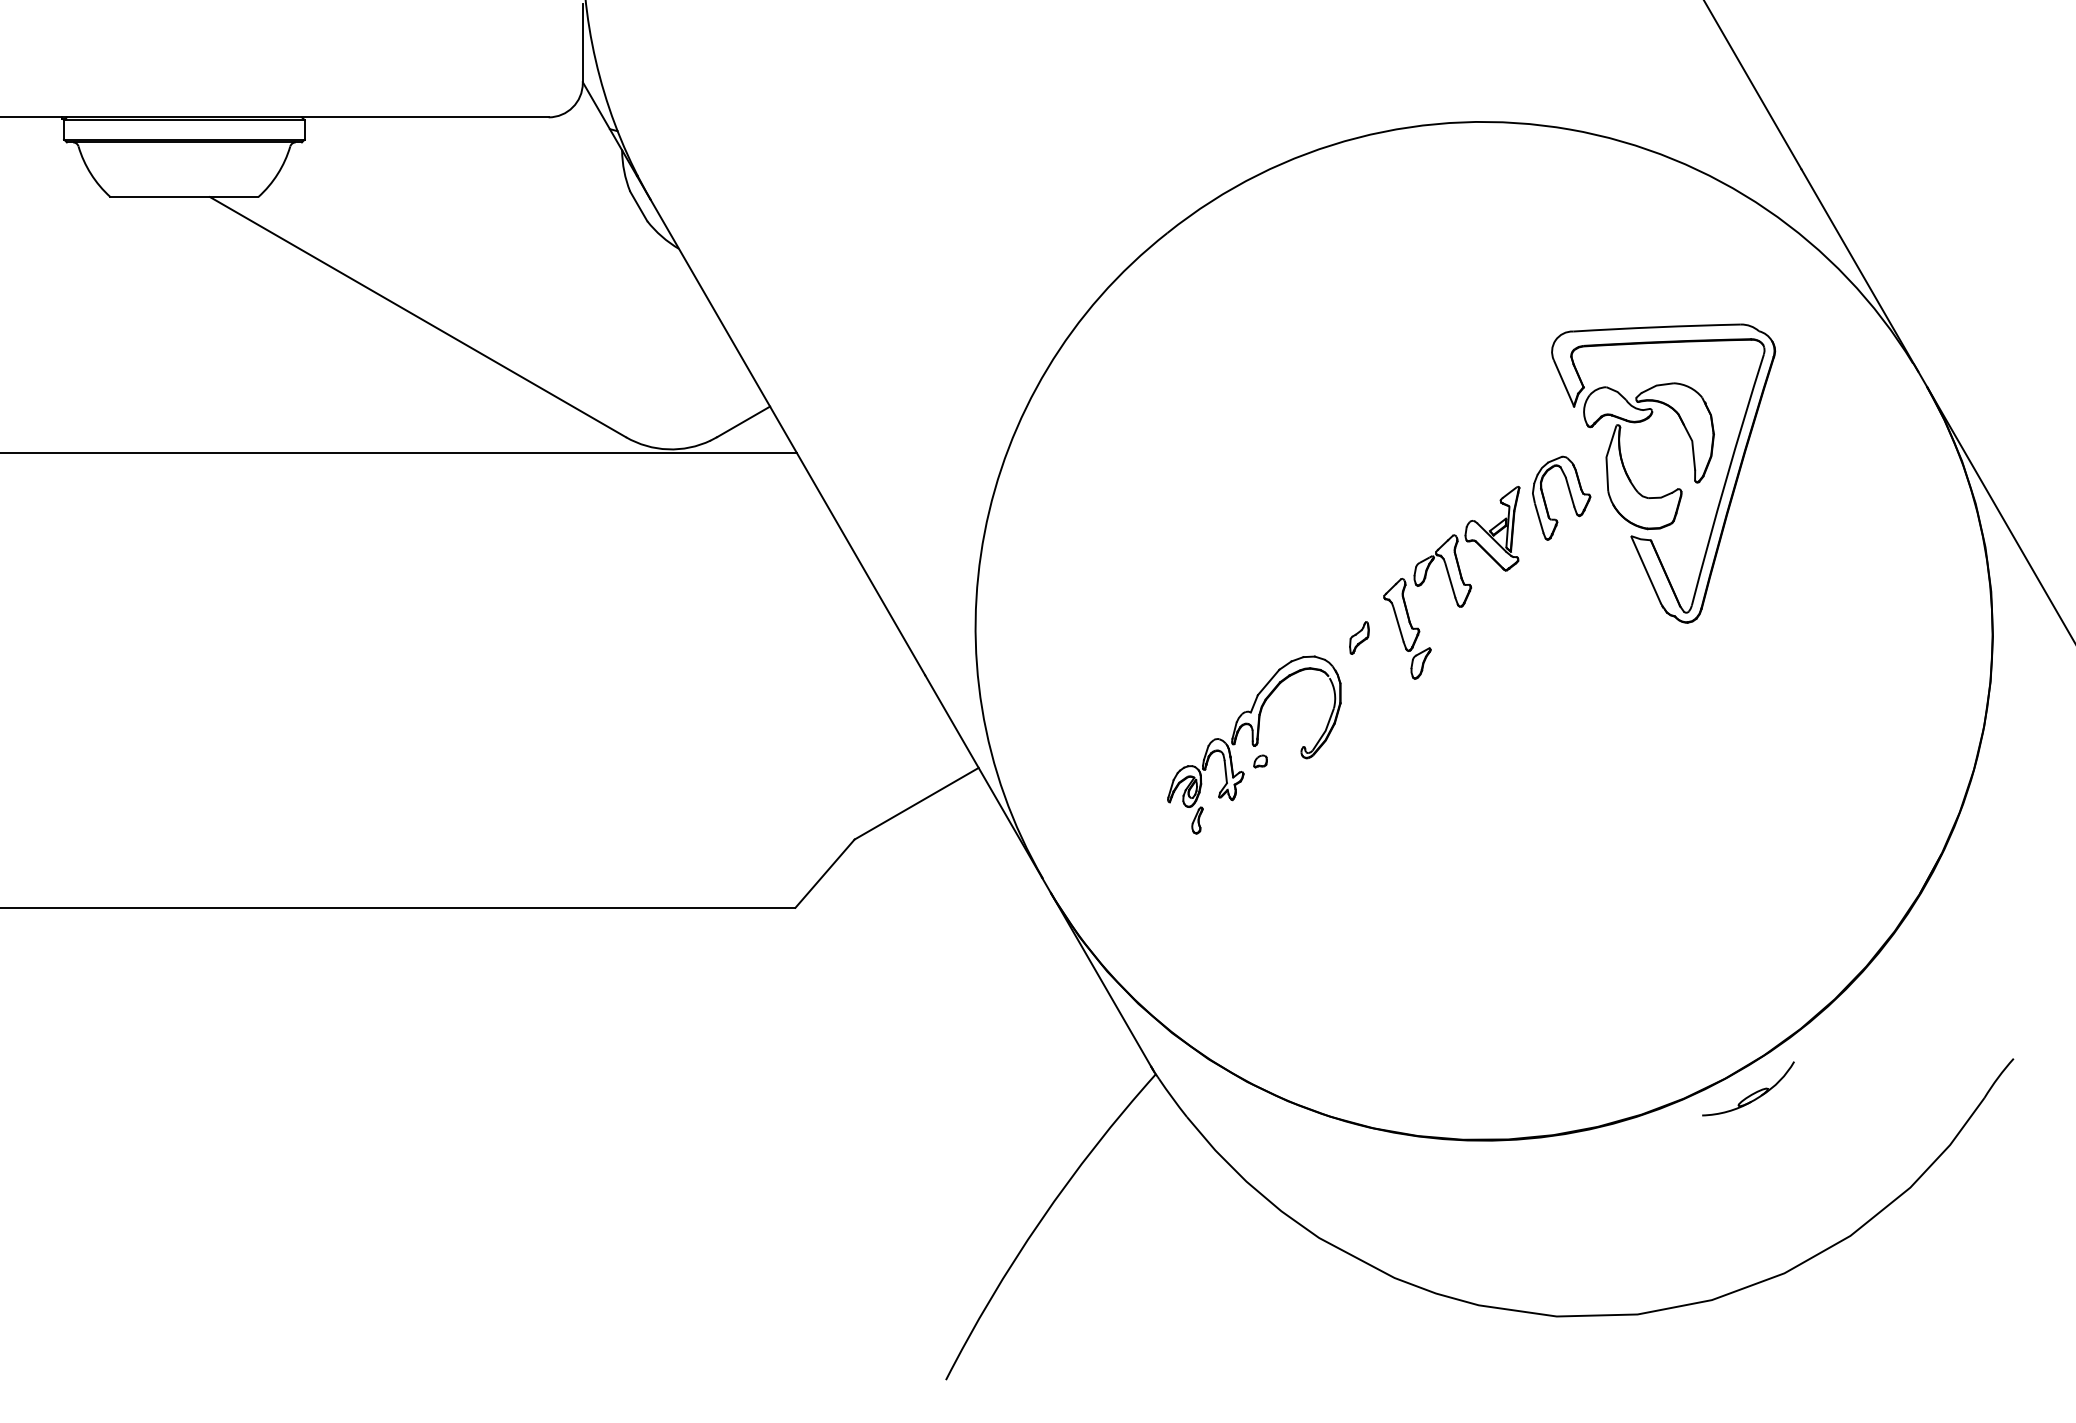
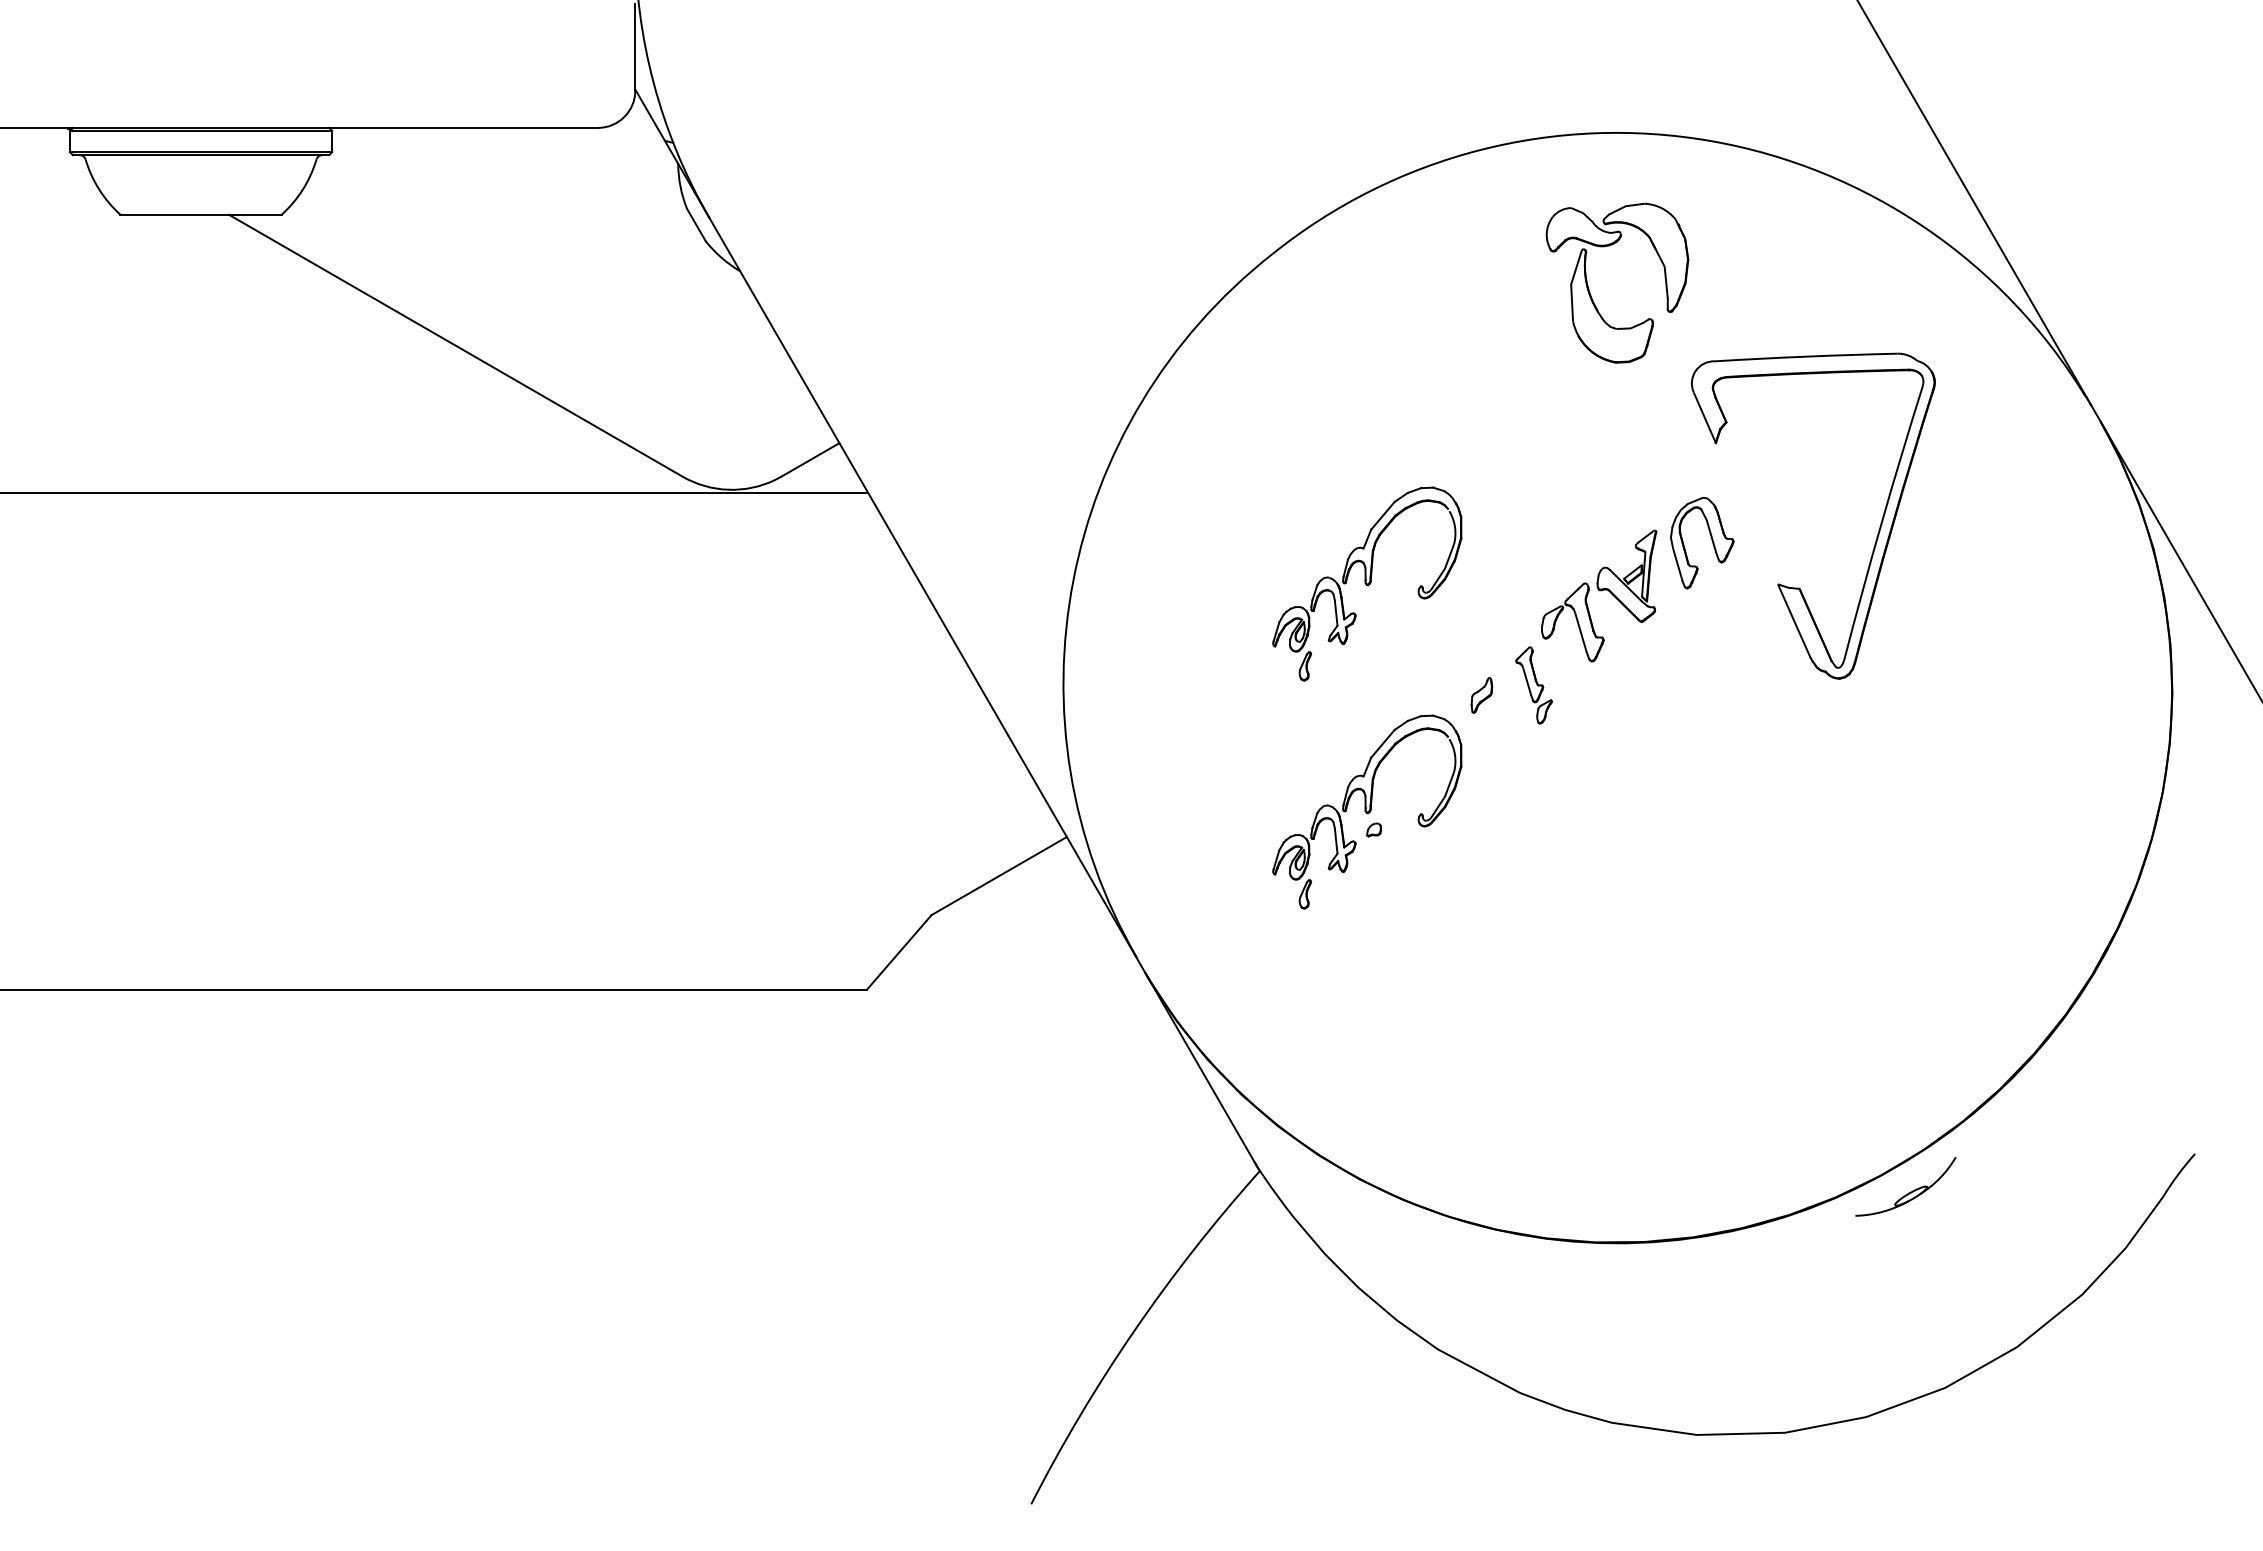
part: (1624, 464) -> (1590, 292), moved
part: (1254, 535) -> (1367, 583), added
part: (1406, 628) -> (1533, 685), size x0.7

